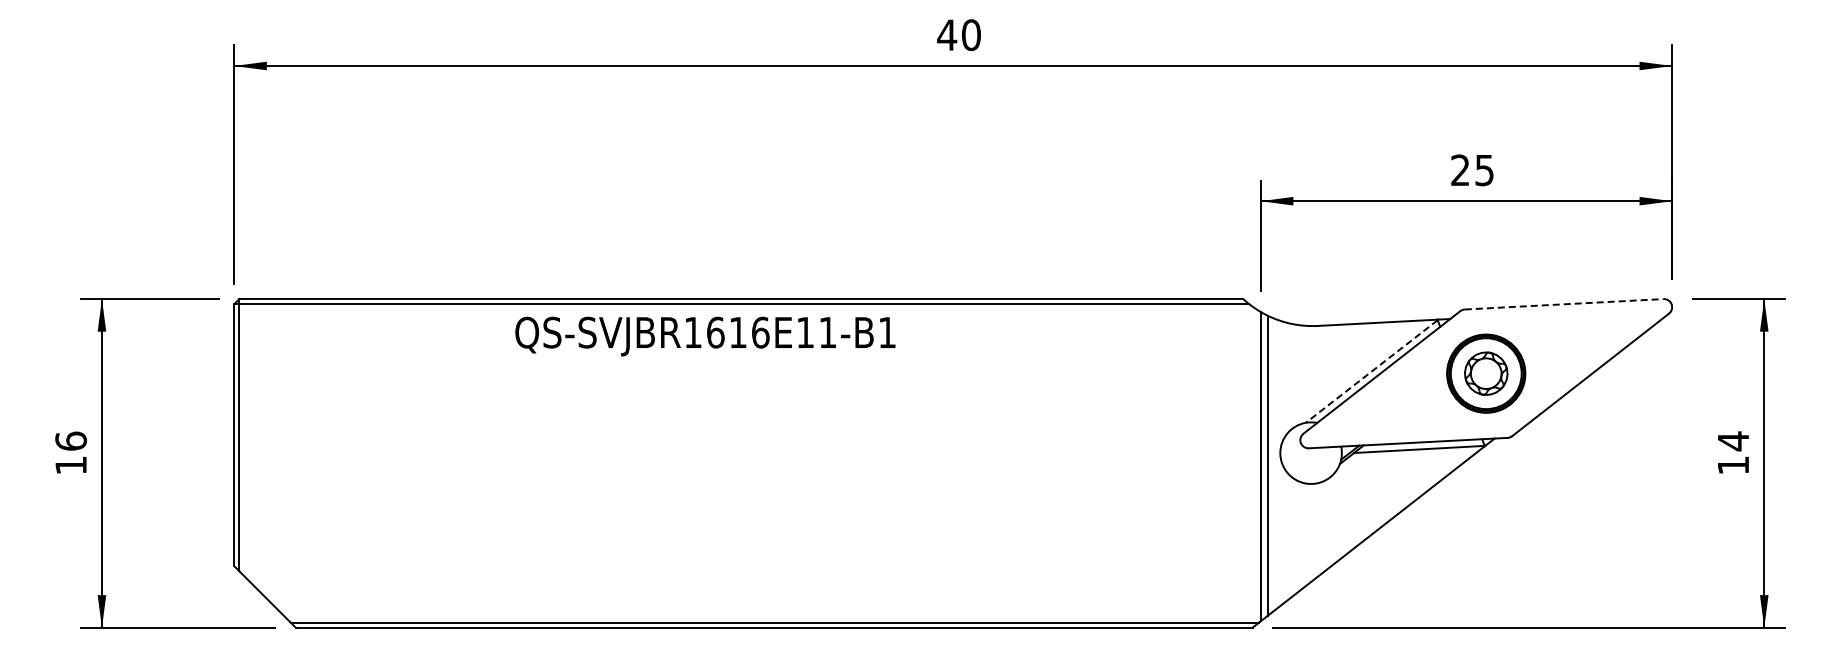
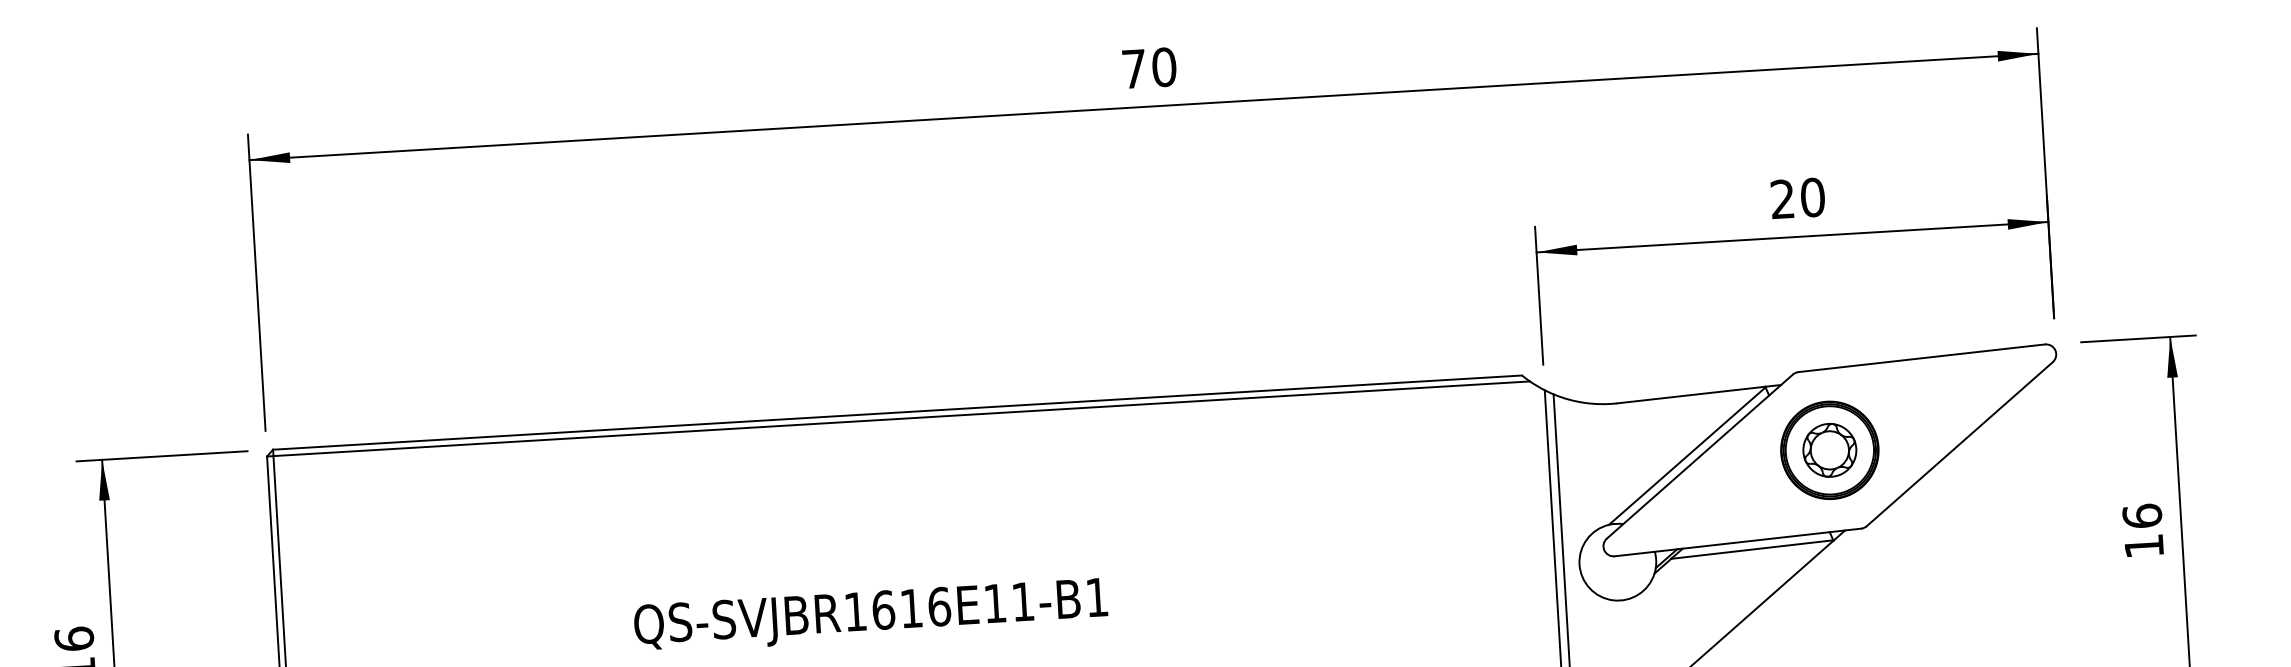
text: (947, 34) -> (1134, 68), 40 -> 70
text: (1484, 170) -> (1812, 197), 25 -> 20
line: (1564, 304) -> (1922, 358), dashed -> solid
text: (705, 336) -> (871, 615), moved
line: (1371, 371) -> (1686, 456), dashed -> solid
text: (1733, 441) -> (2142, 516), 14 -> 16

